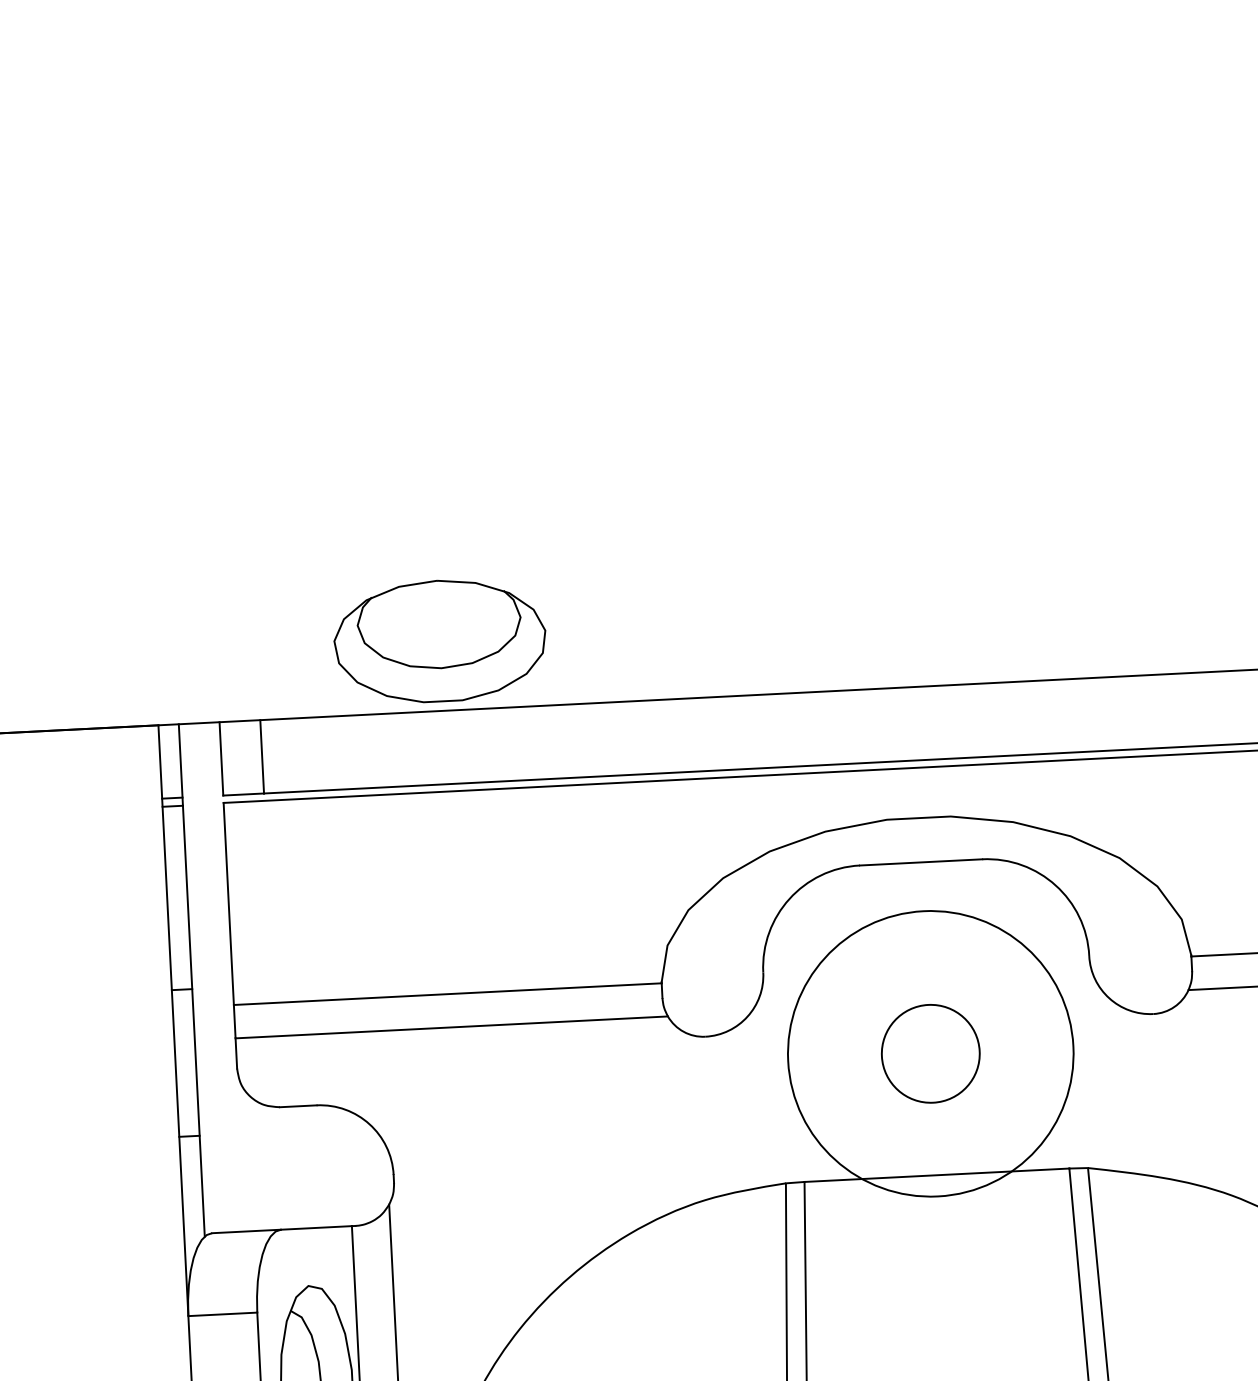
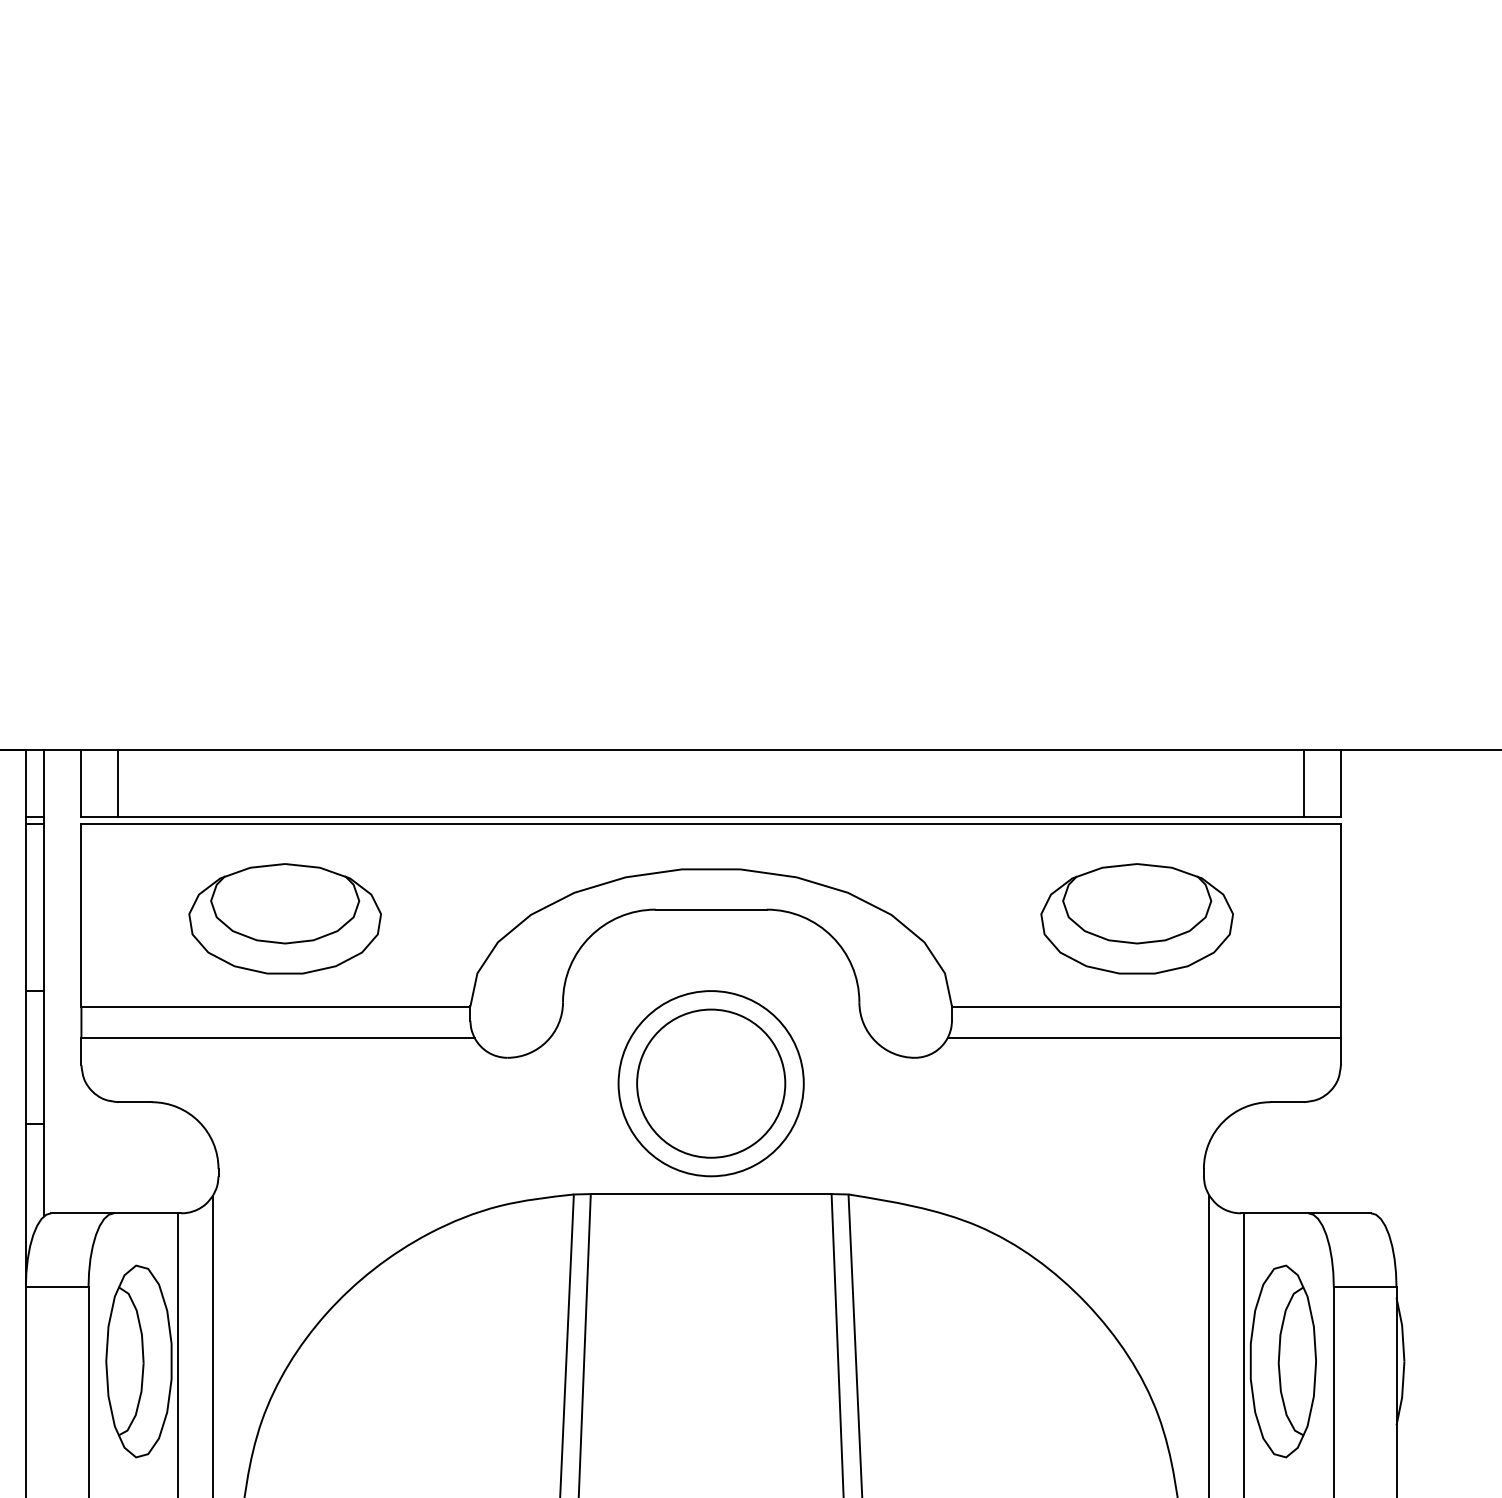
part: (439, 640) -> (284, 918), moved
circle: (930, 1053) -> (710, 1083), size x0.71
circle: (931, 1053) -> (711, 1083), size x1.67

